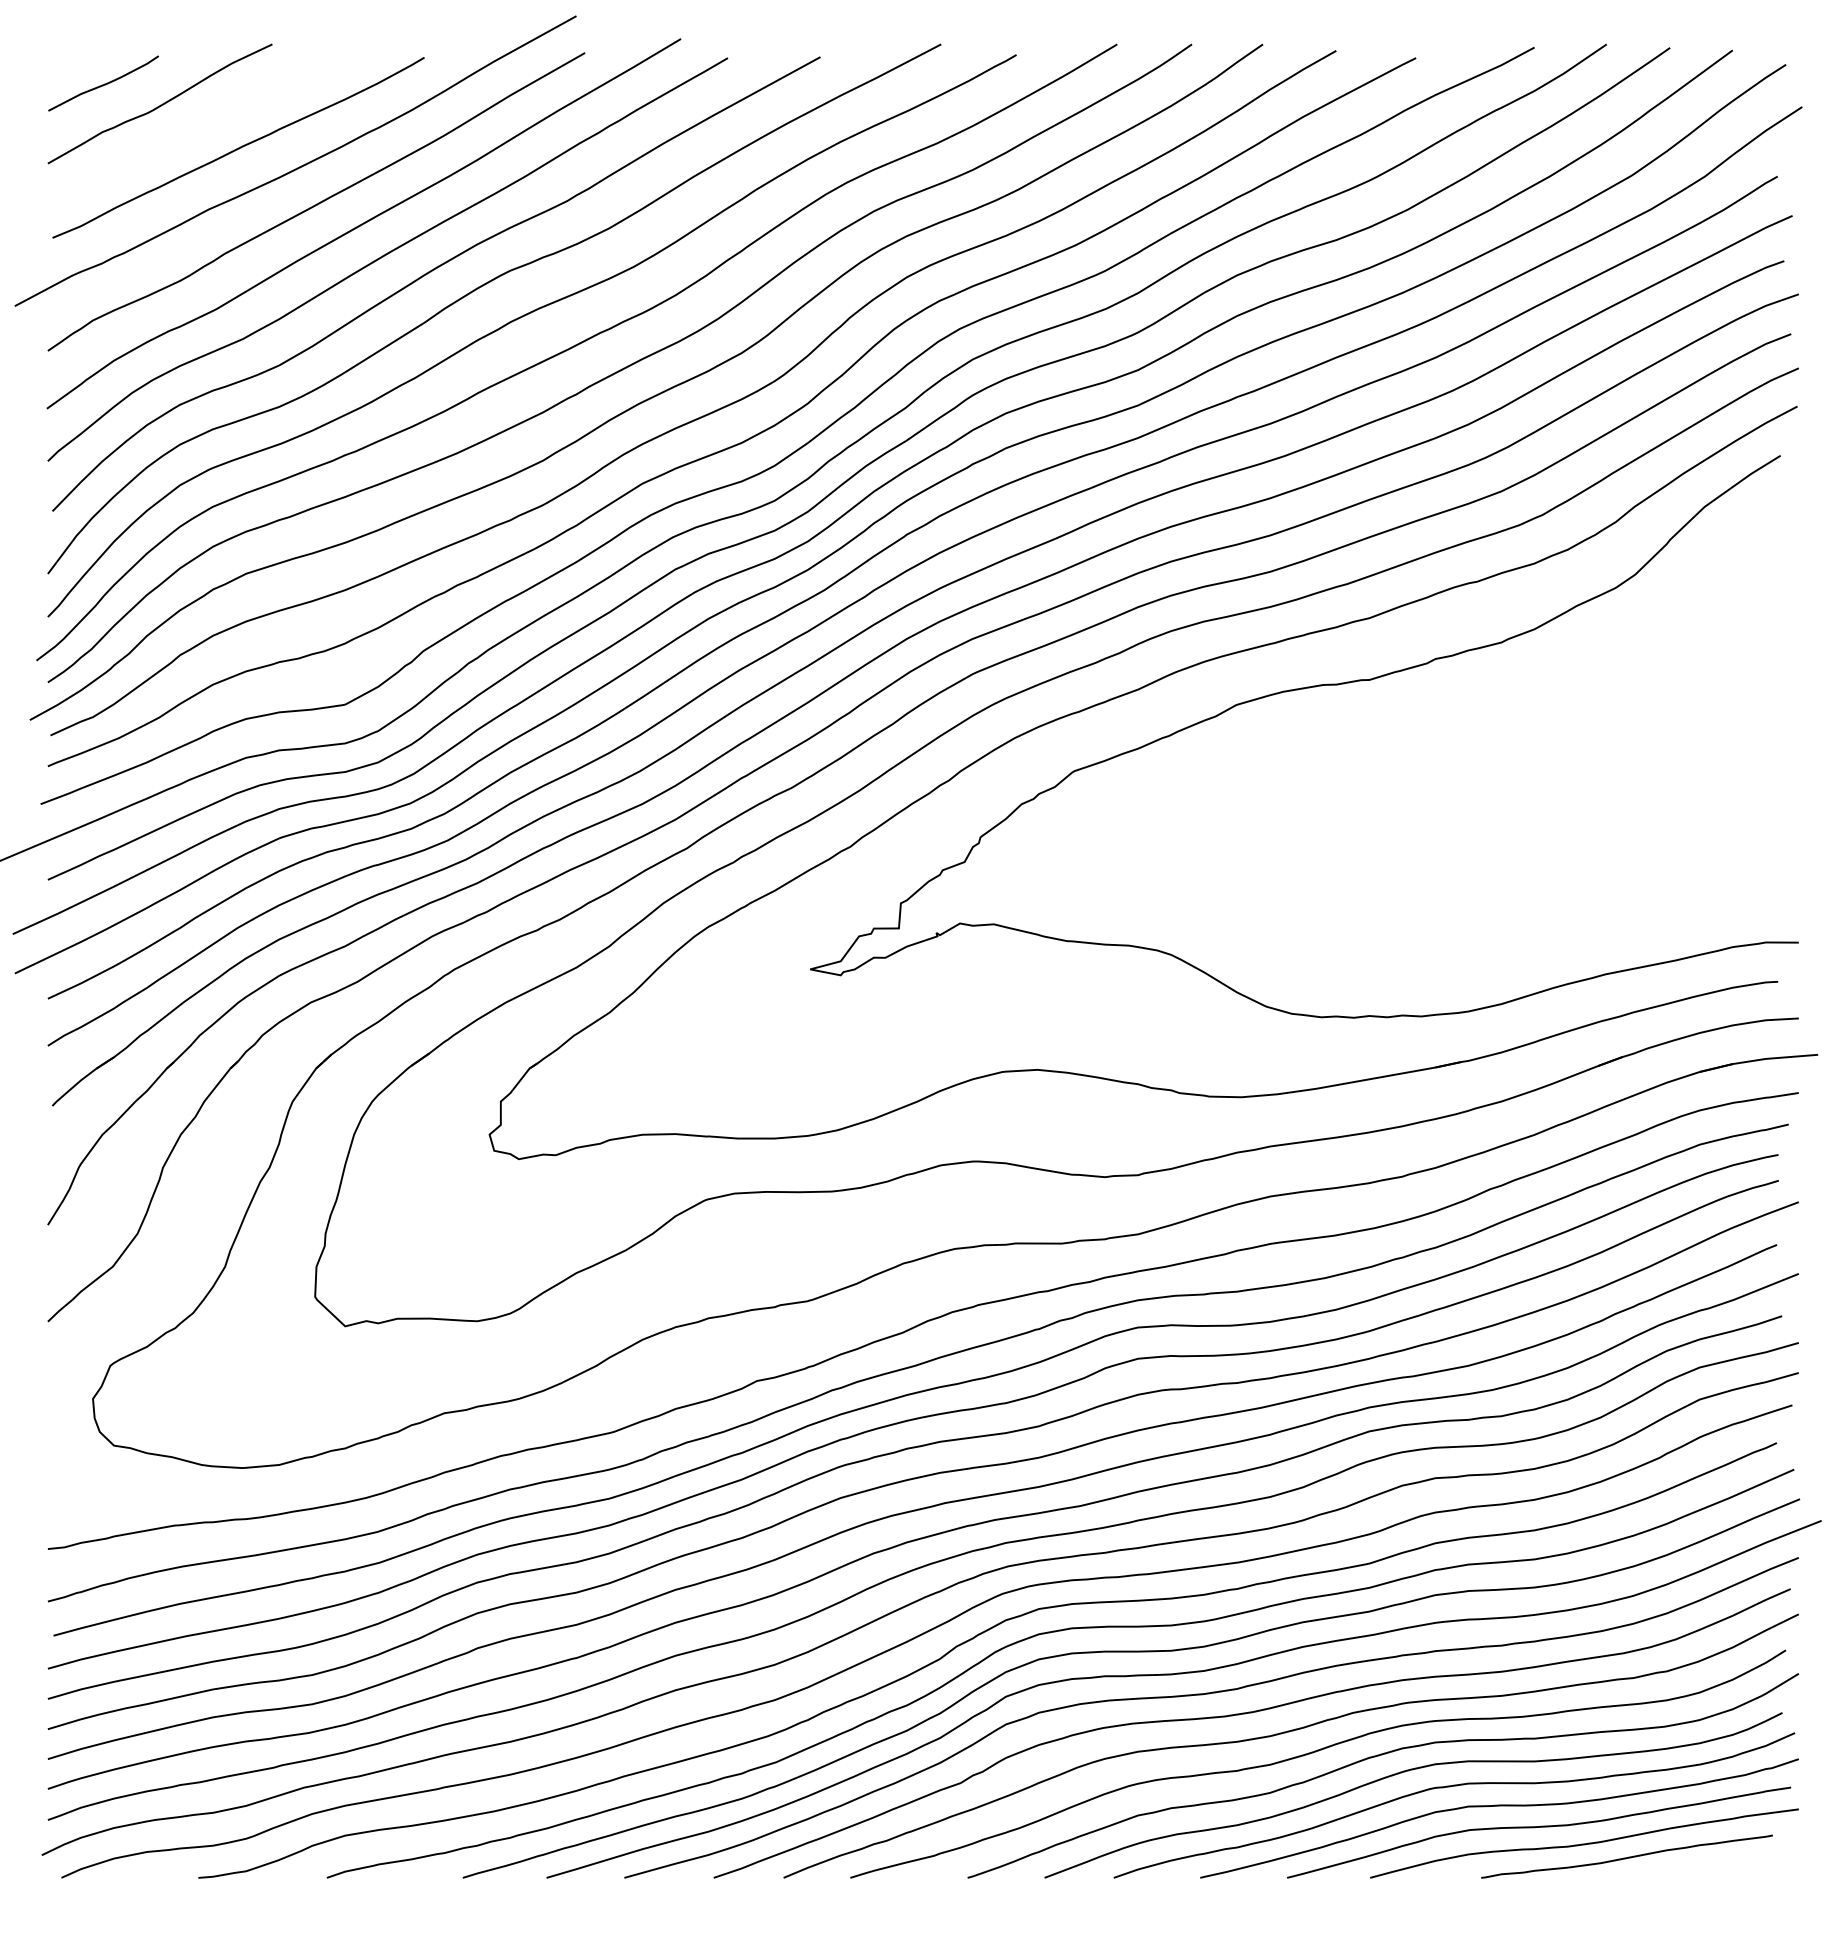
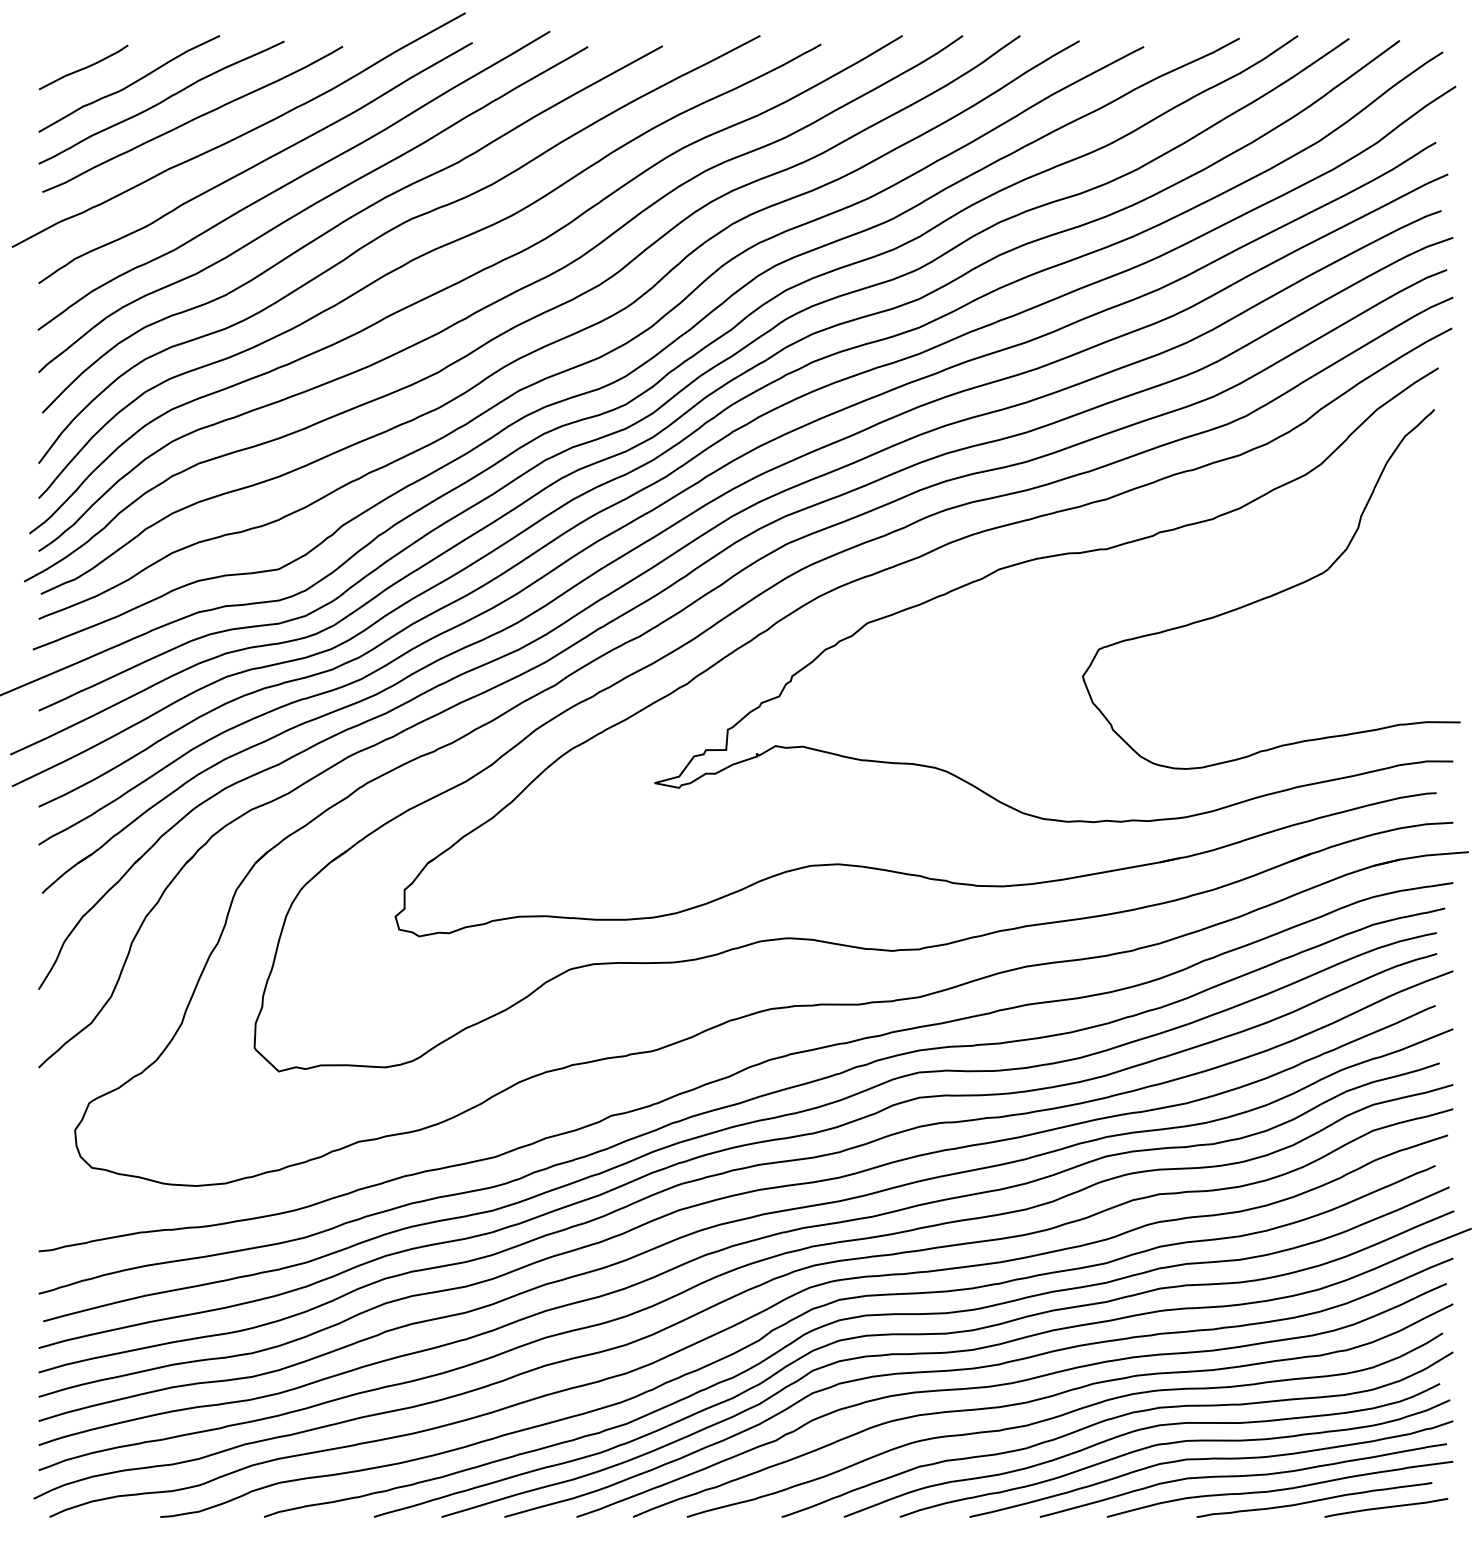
curve: (199, 126) -> (161, 102), added
curve: (1576, 735) -> (1273, 594), added
line: (1715, 1866) -> (1385, 1507), added

